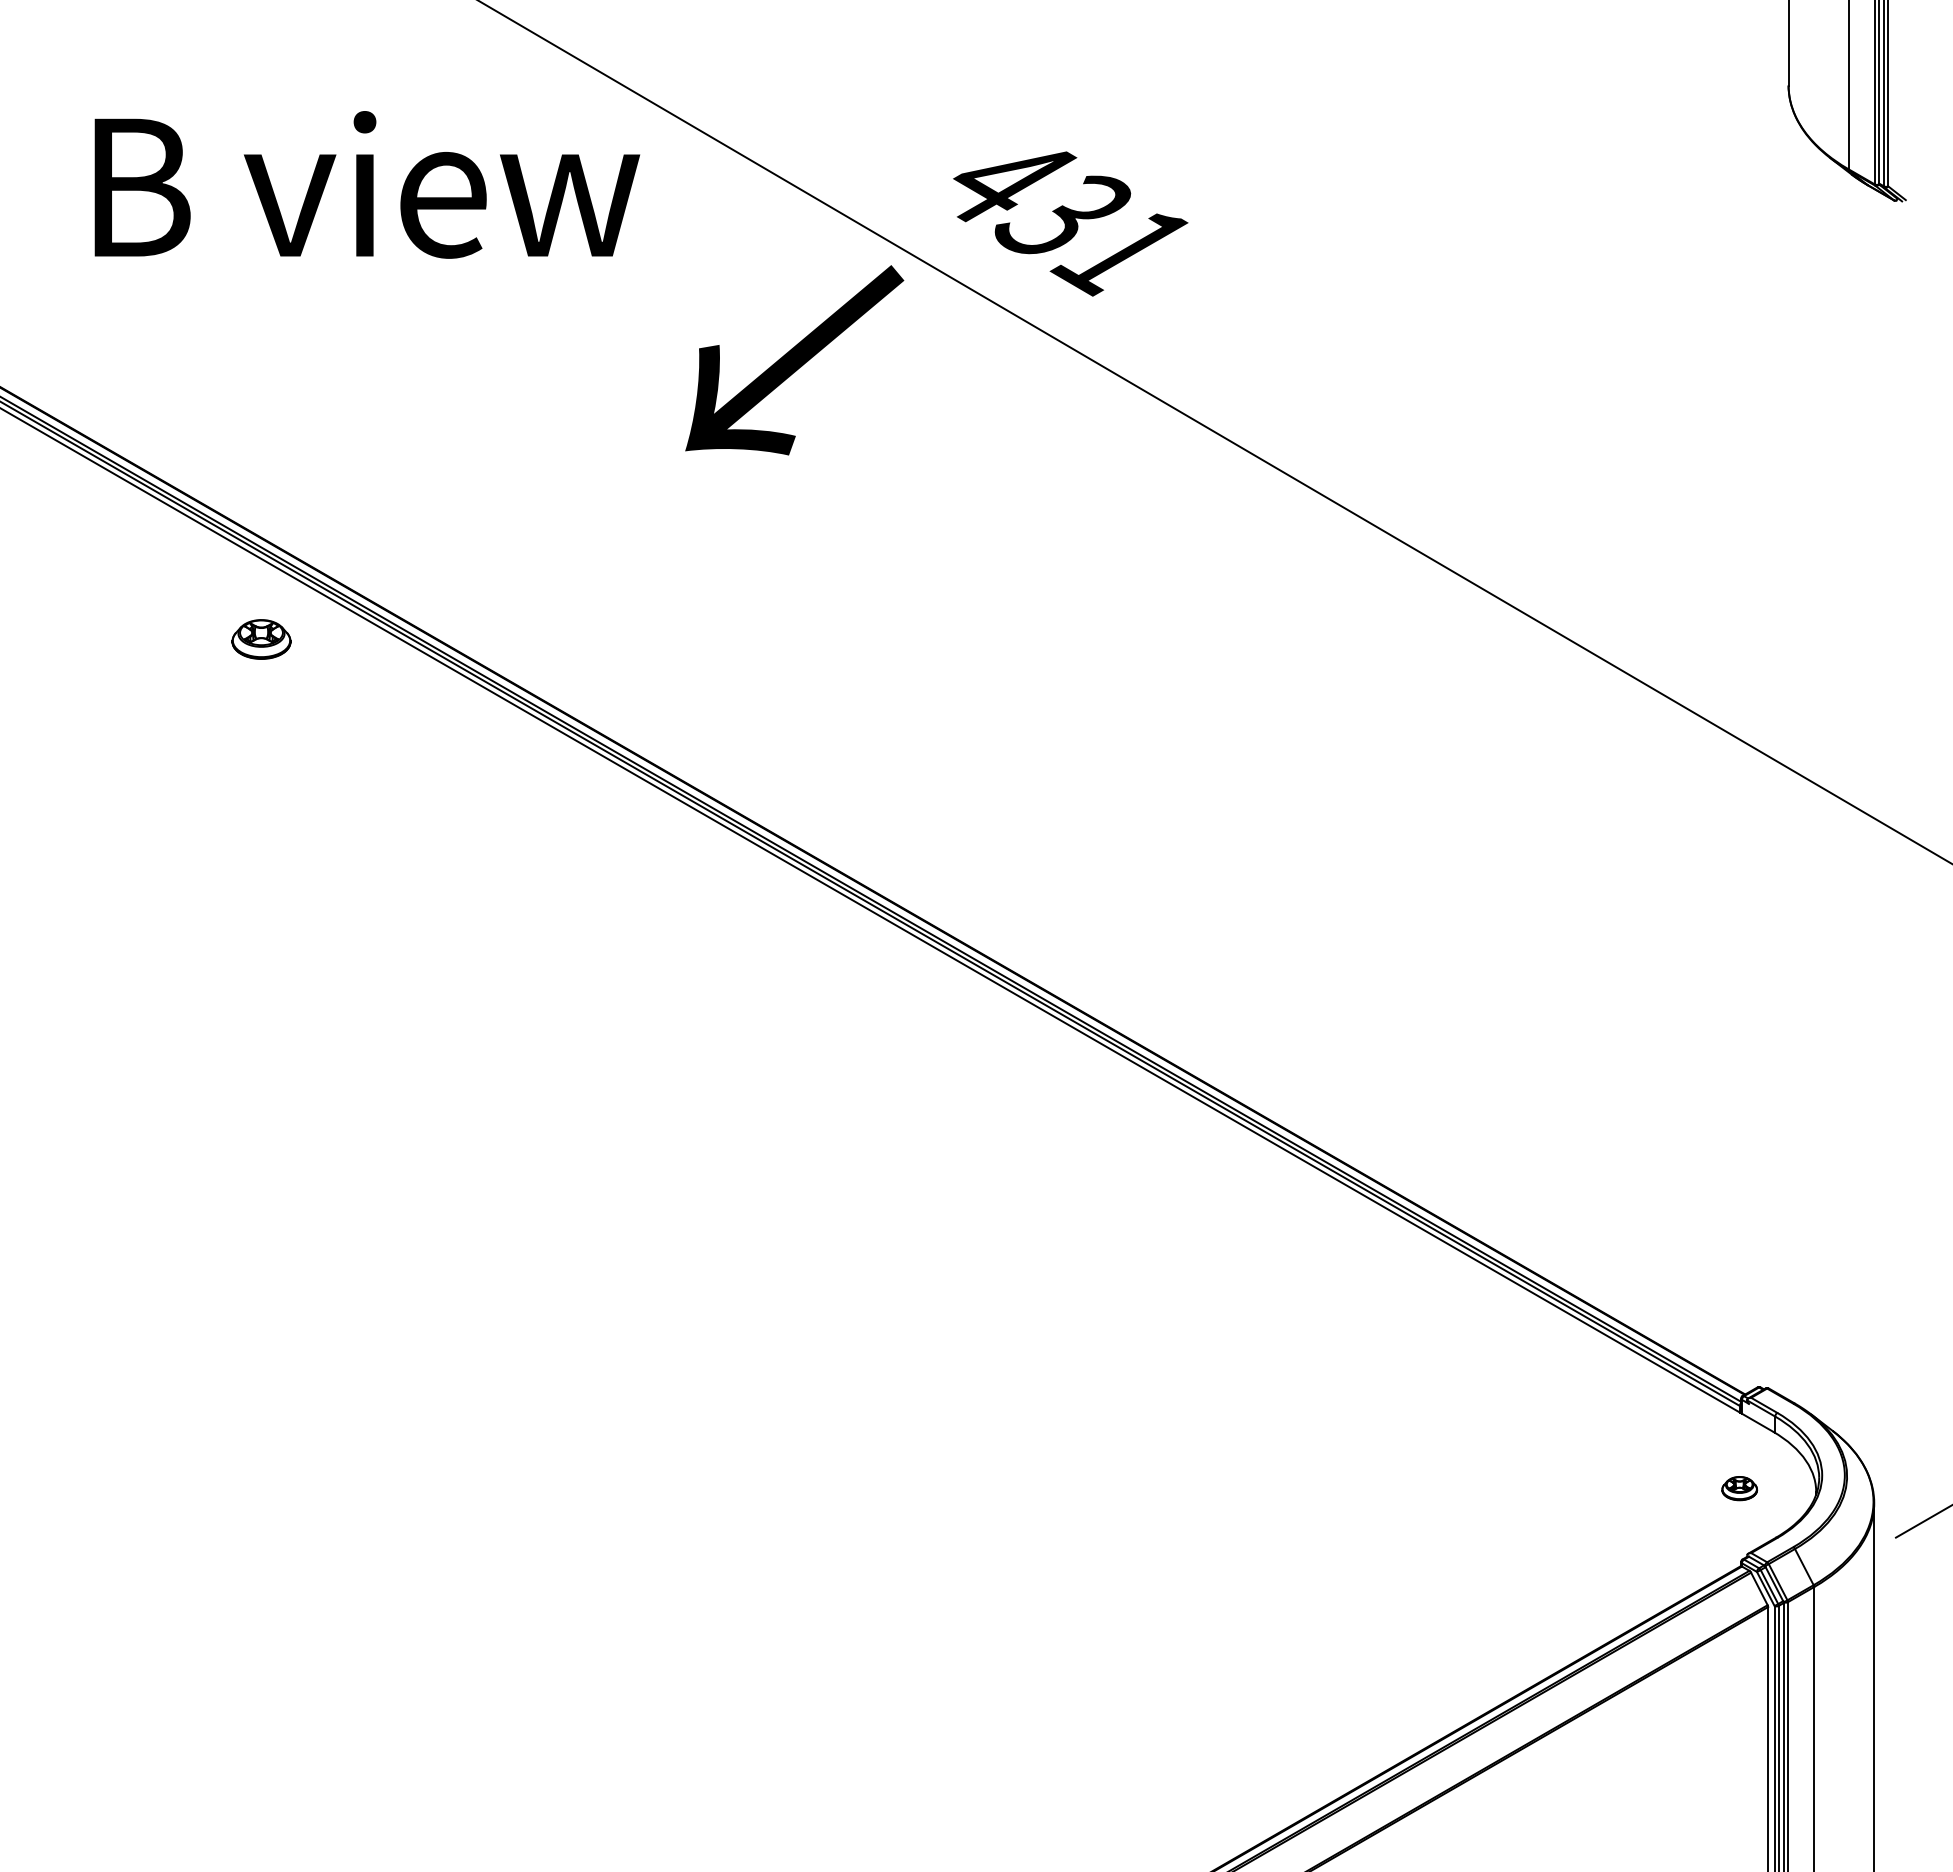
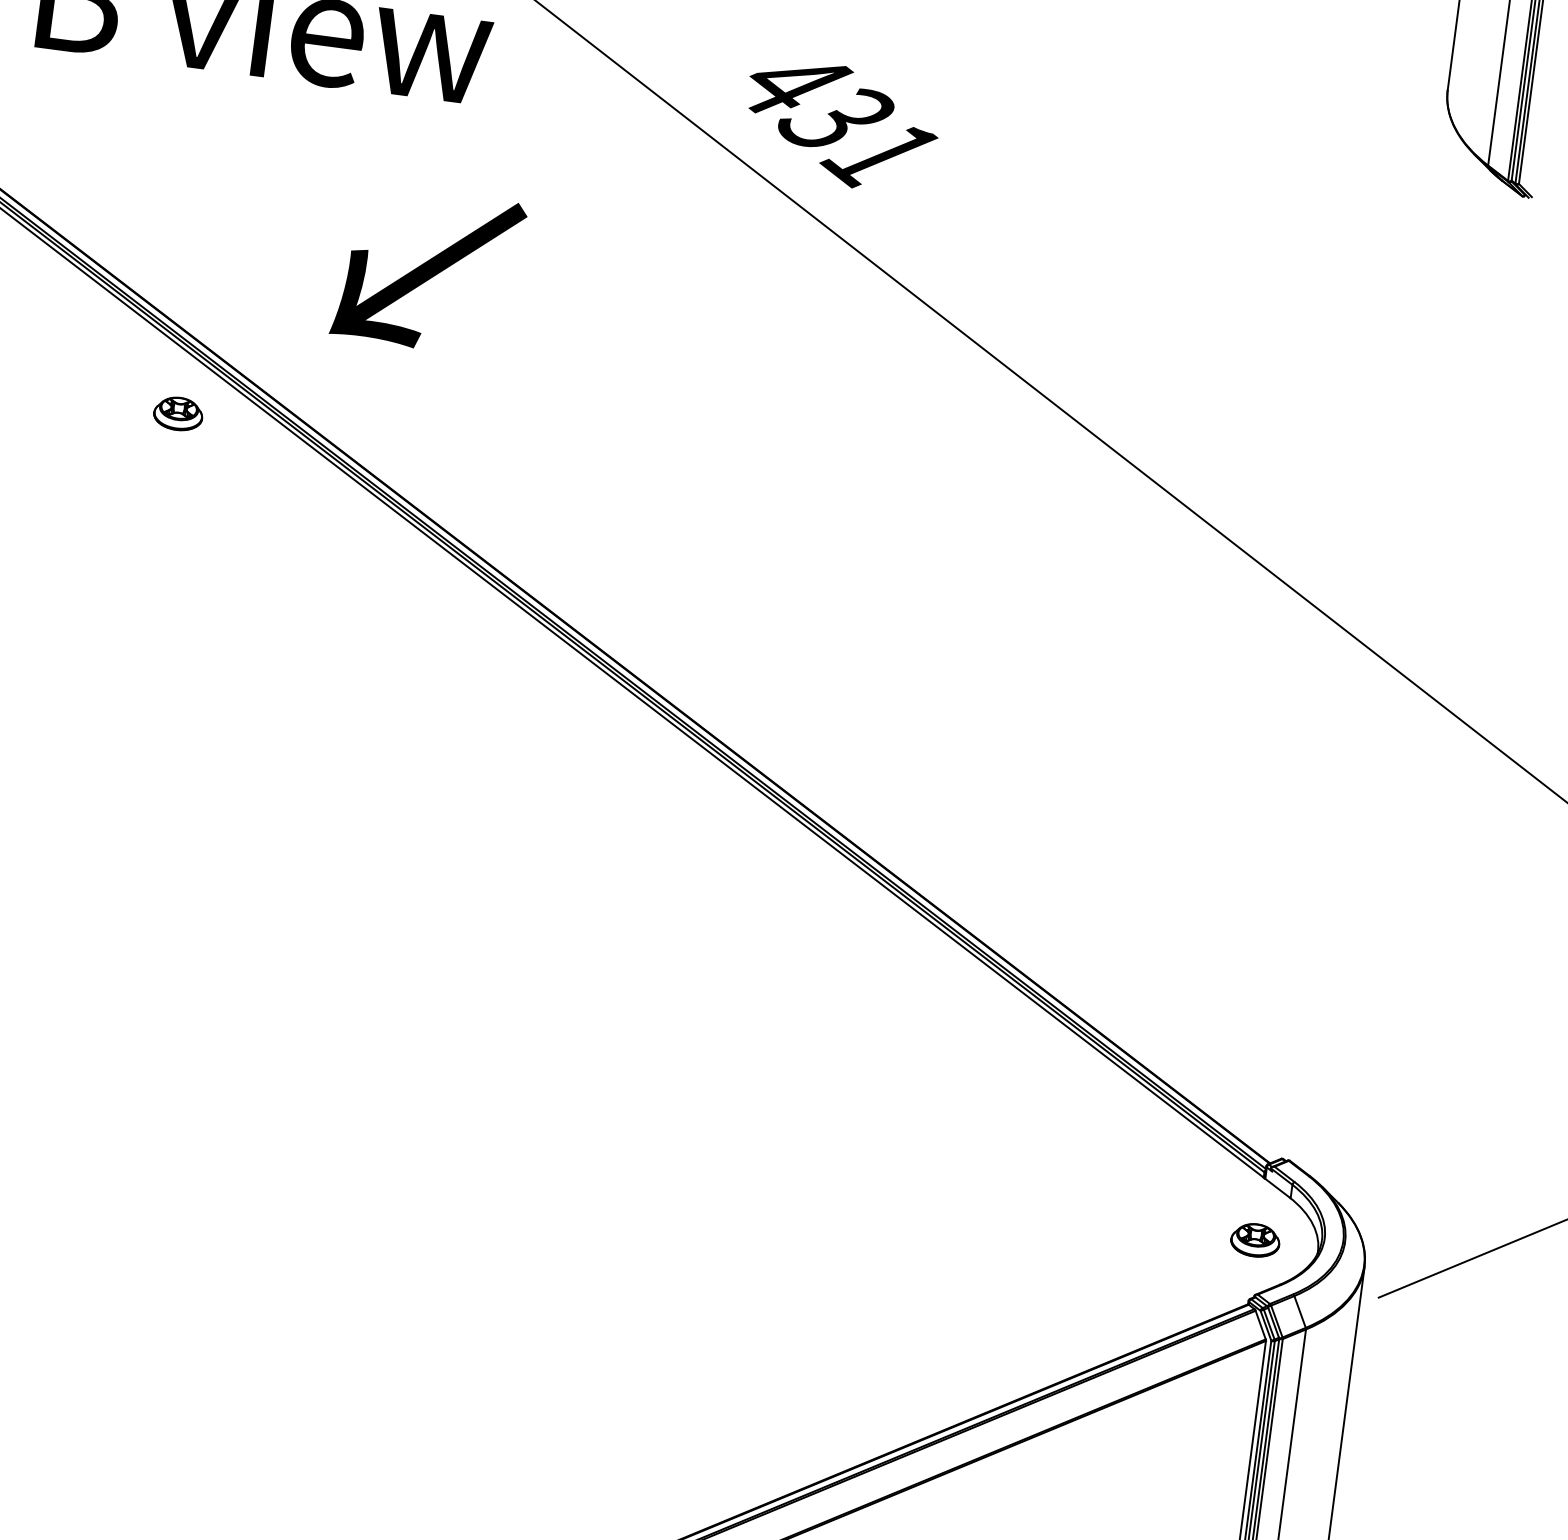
text: (794, 360) -> (428, 270), moved
part: (261, 639) -> (178, 413), moved
part: (1739, 1488) -> (1255, 1240), size x1.67

